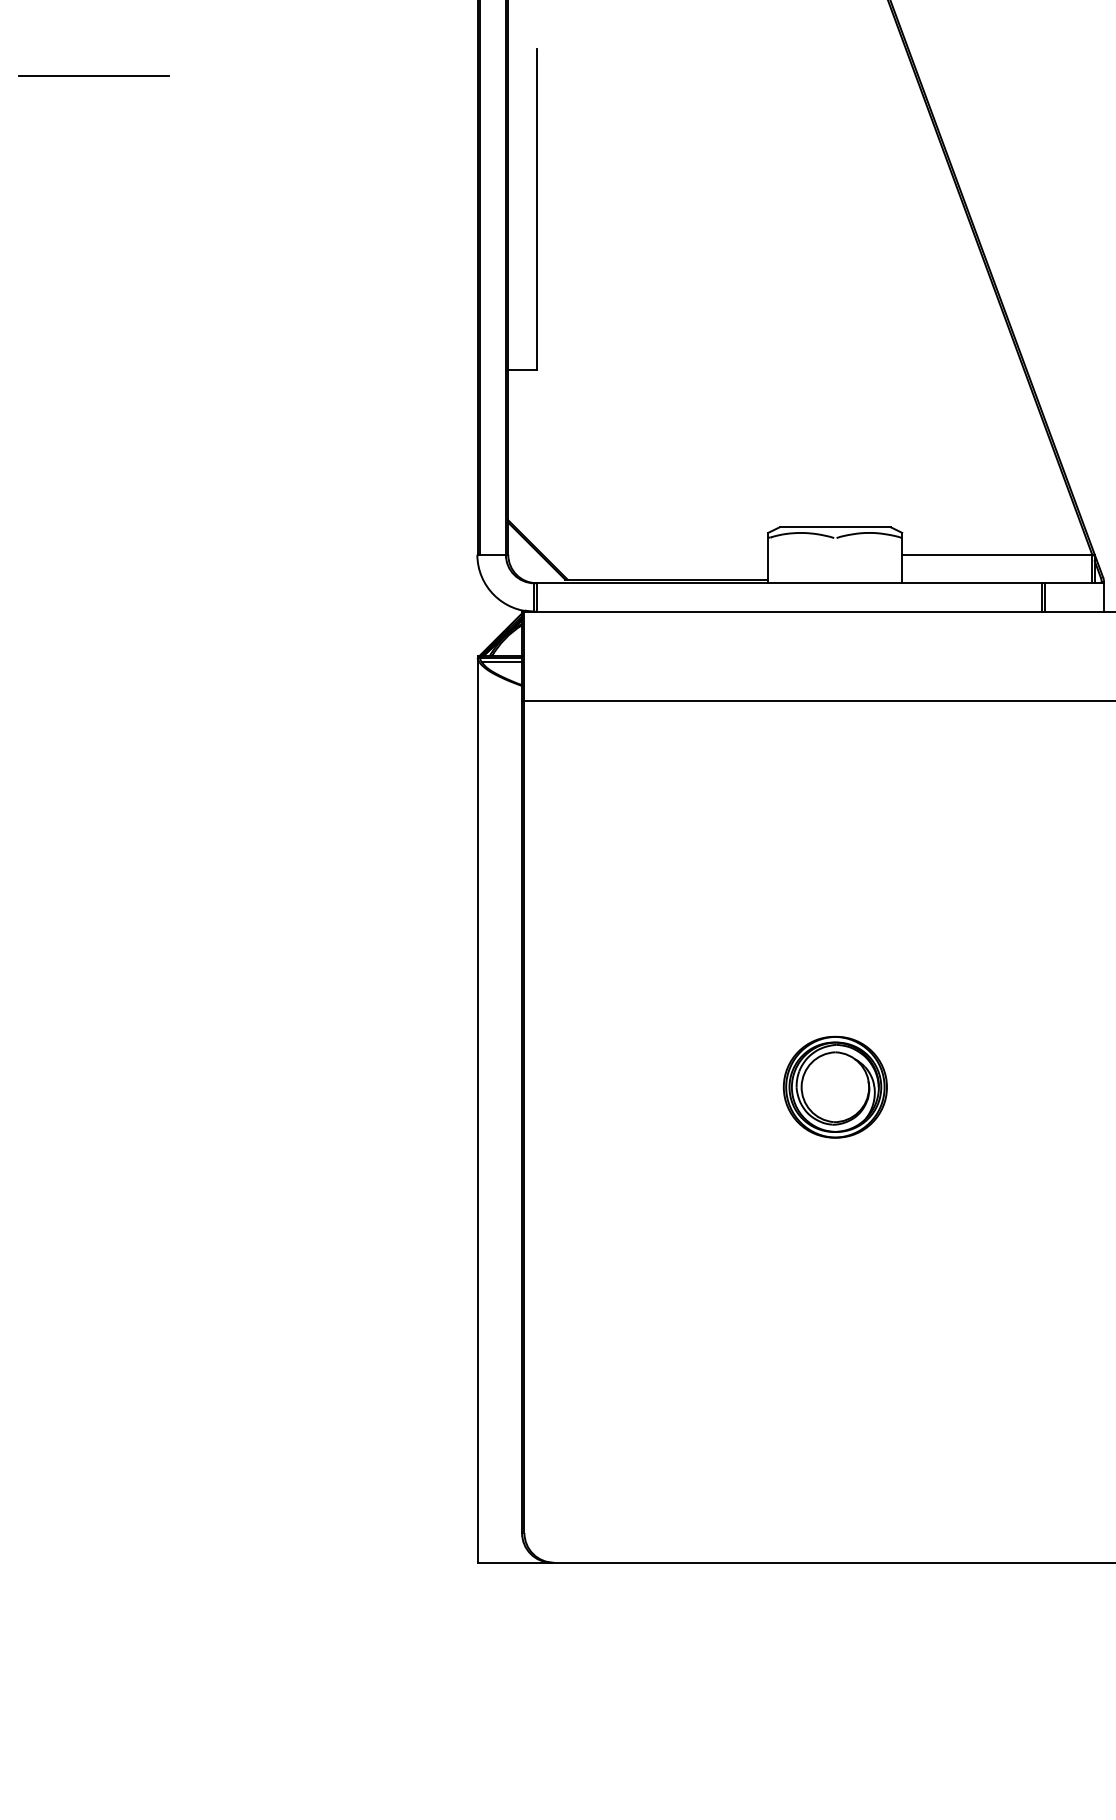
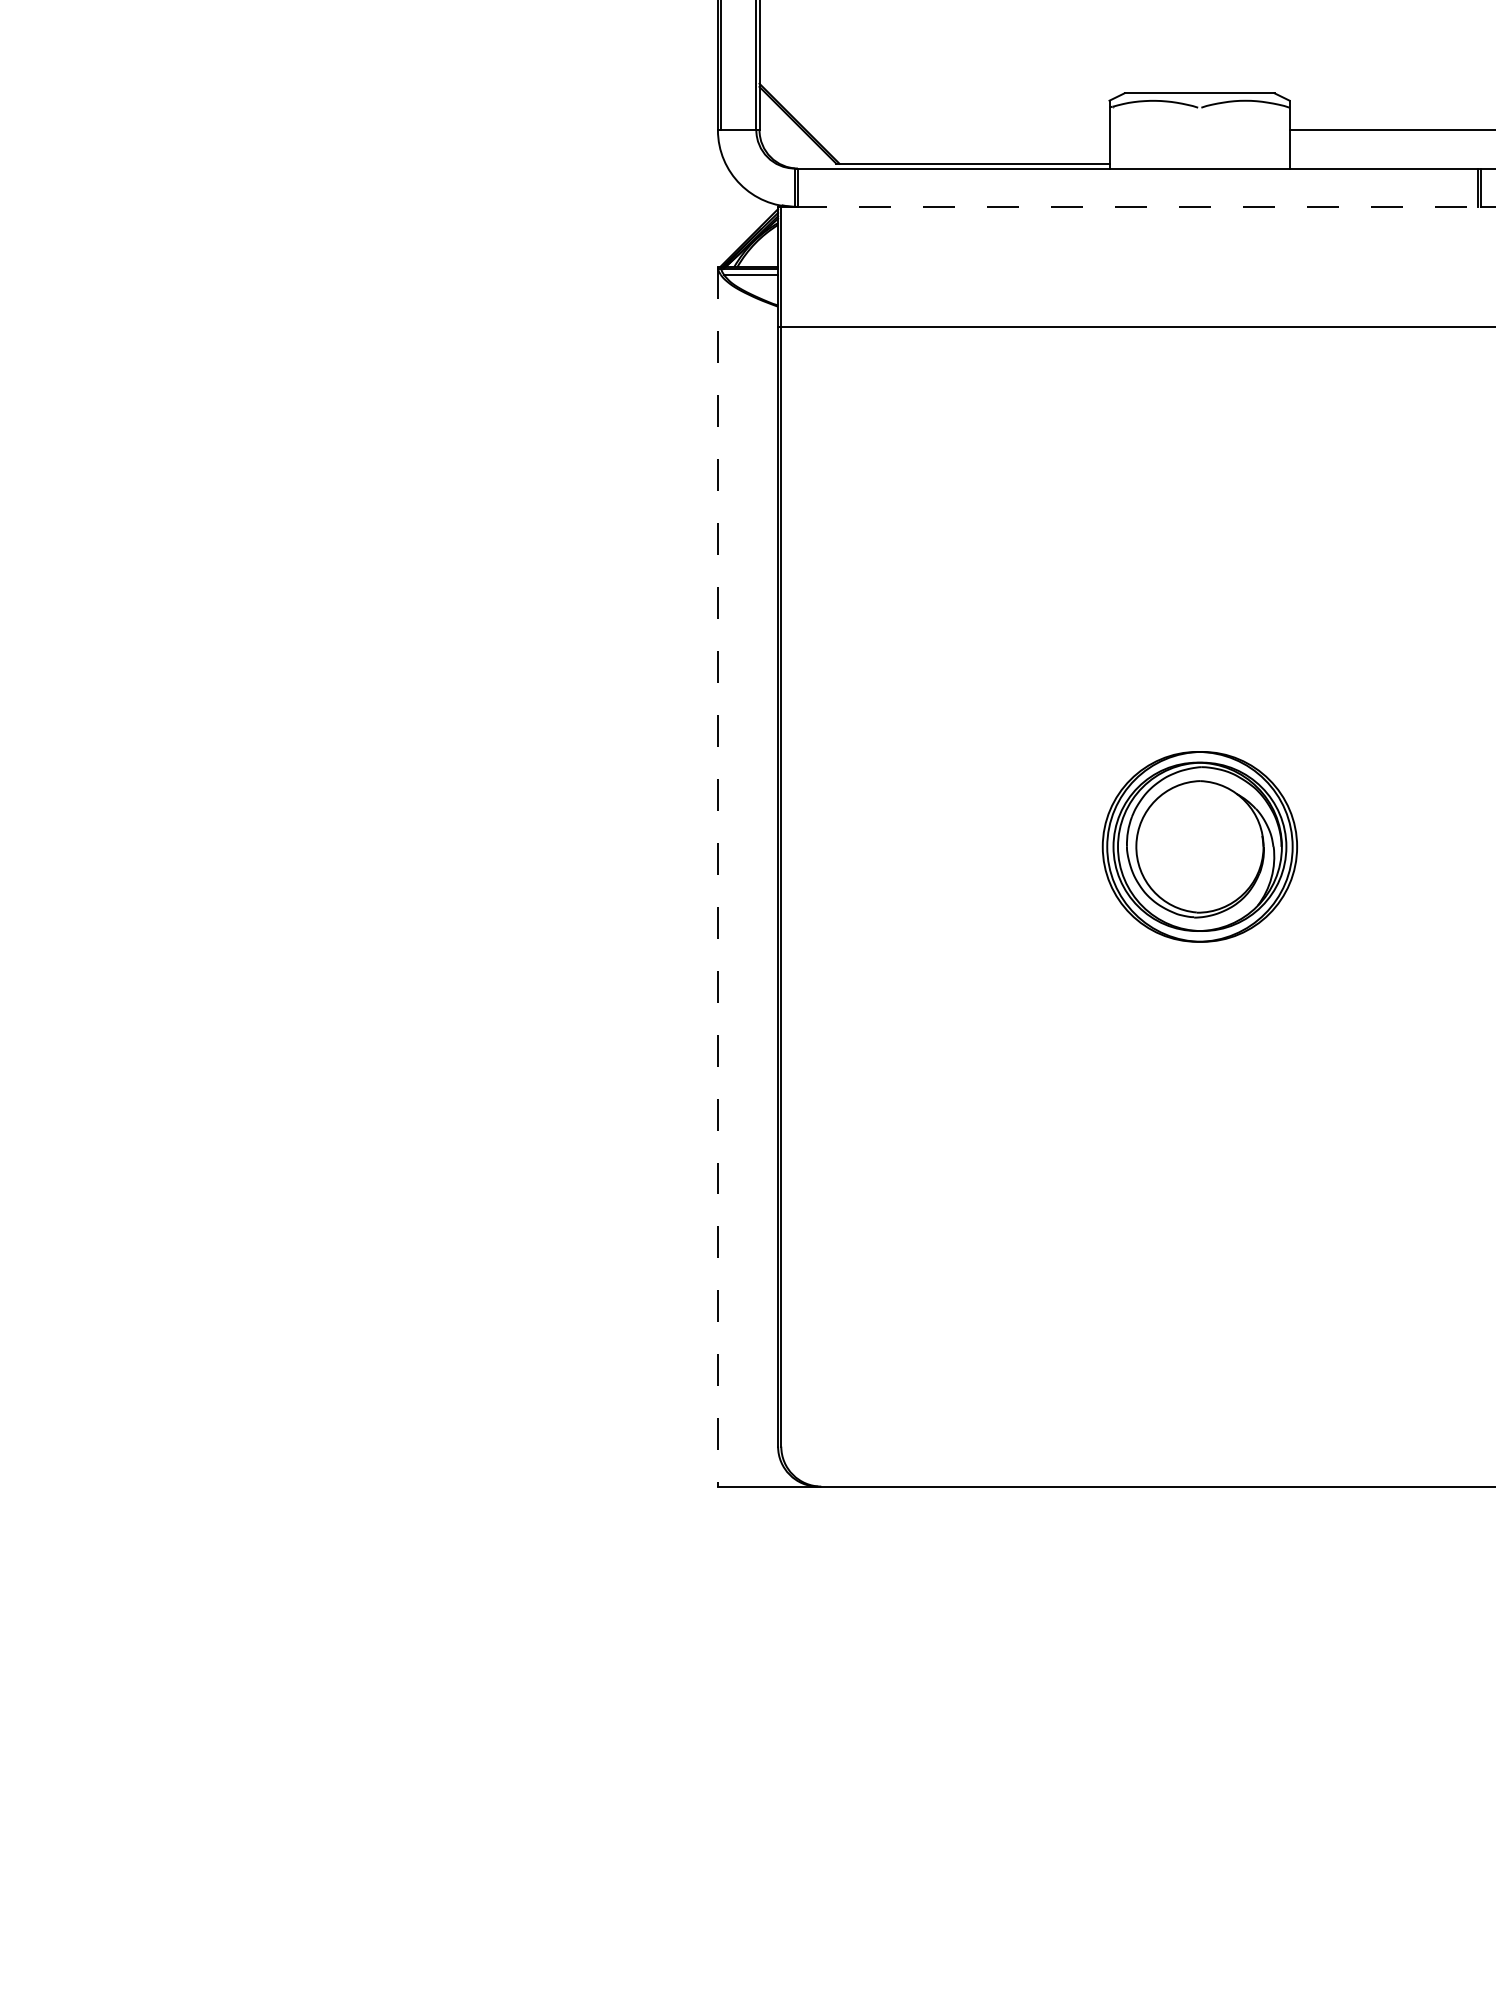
line: (790, 611) -> (1139, 206), solid -> dashed
part: (834, 1086) -> (1198, 845), size x1.4
line: (477, 1109) -> (718, 876), solid -> dashed

